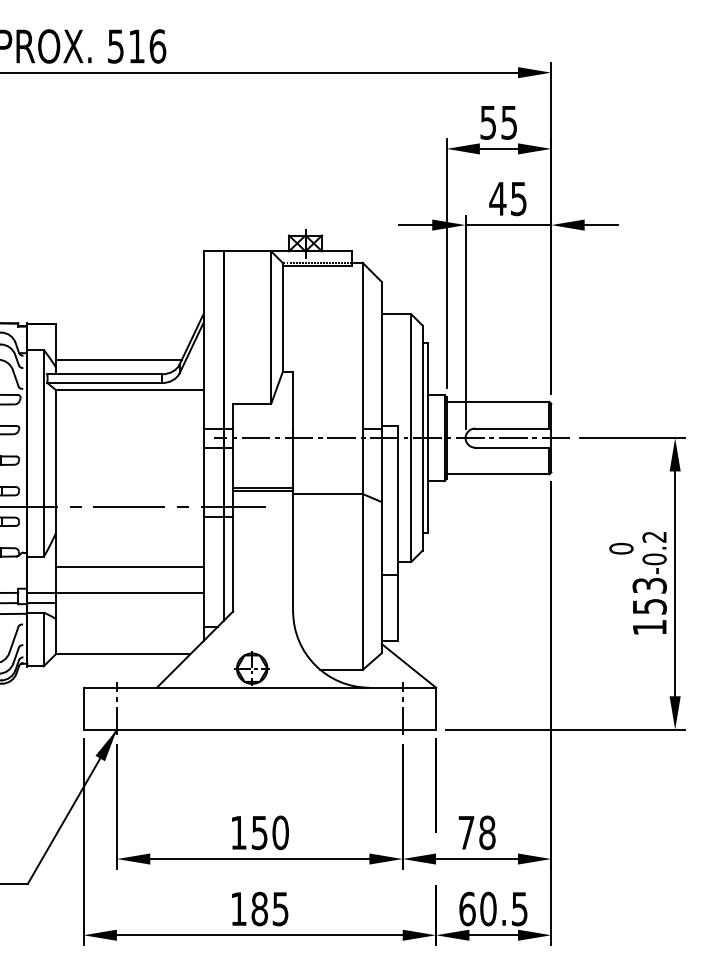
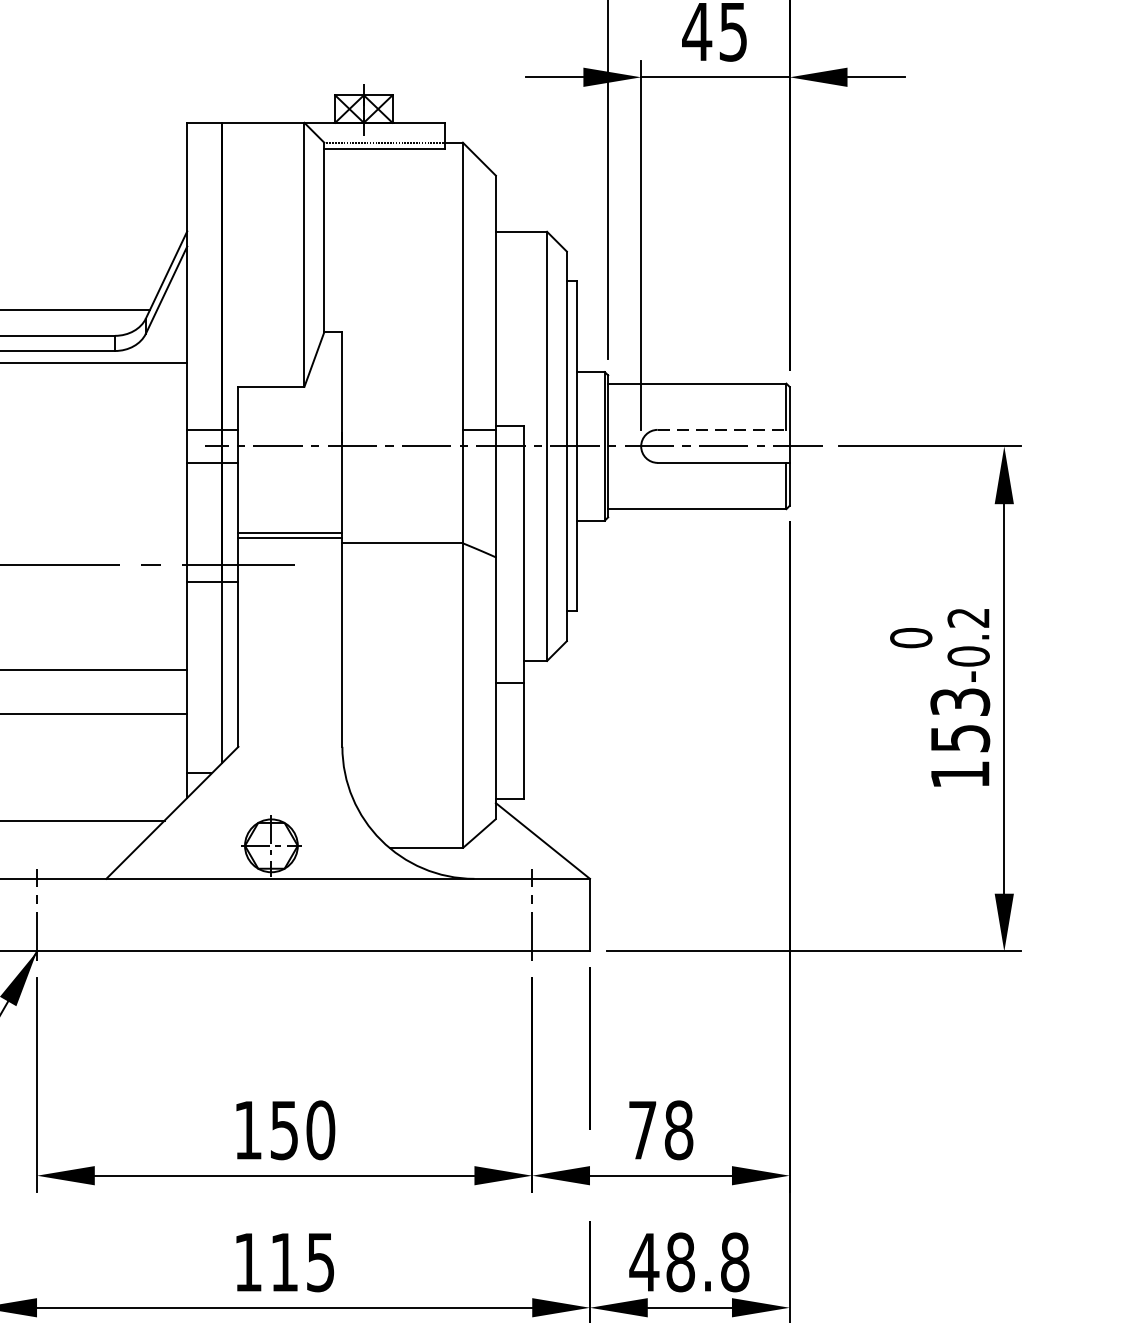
line: (513, 428) -> (724, 429), solid -> dashed
text: (259, 908) -> (284, 1261), 185 -> 115
text: (492, 908) -> (687, 1261), 60.5 -> 48.8

